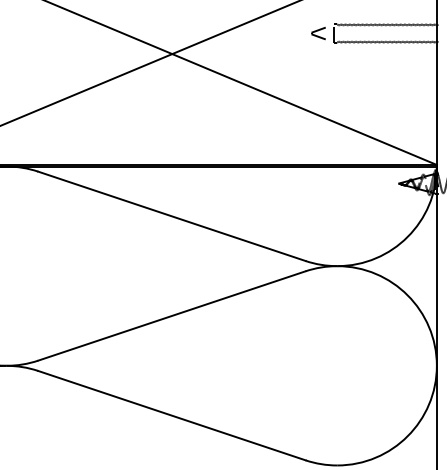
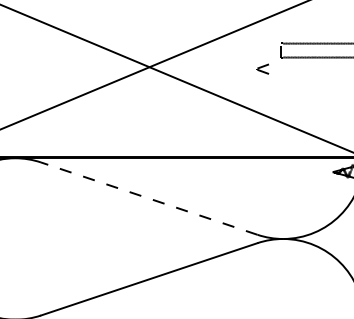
part: (318, 33) -> (263, 69), moved
line: (171, 216) -> (148, 198), solid -> dashed

